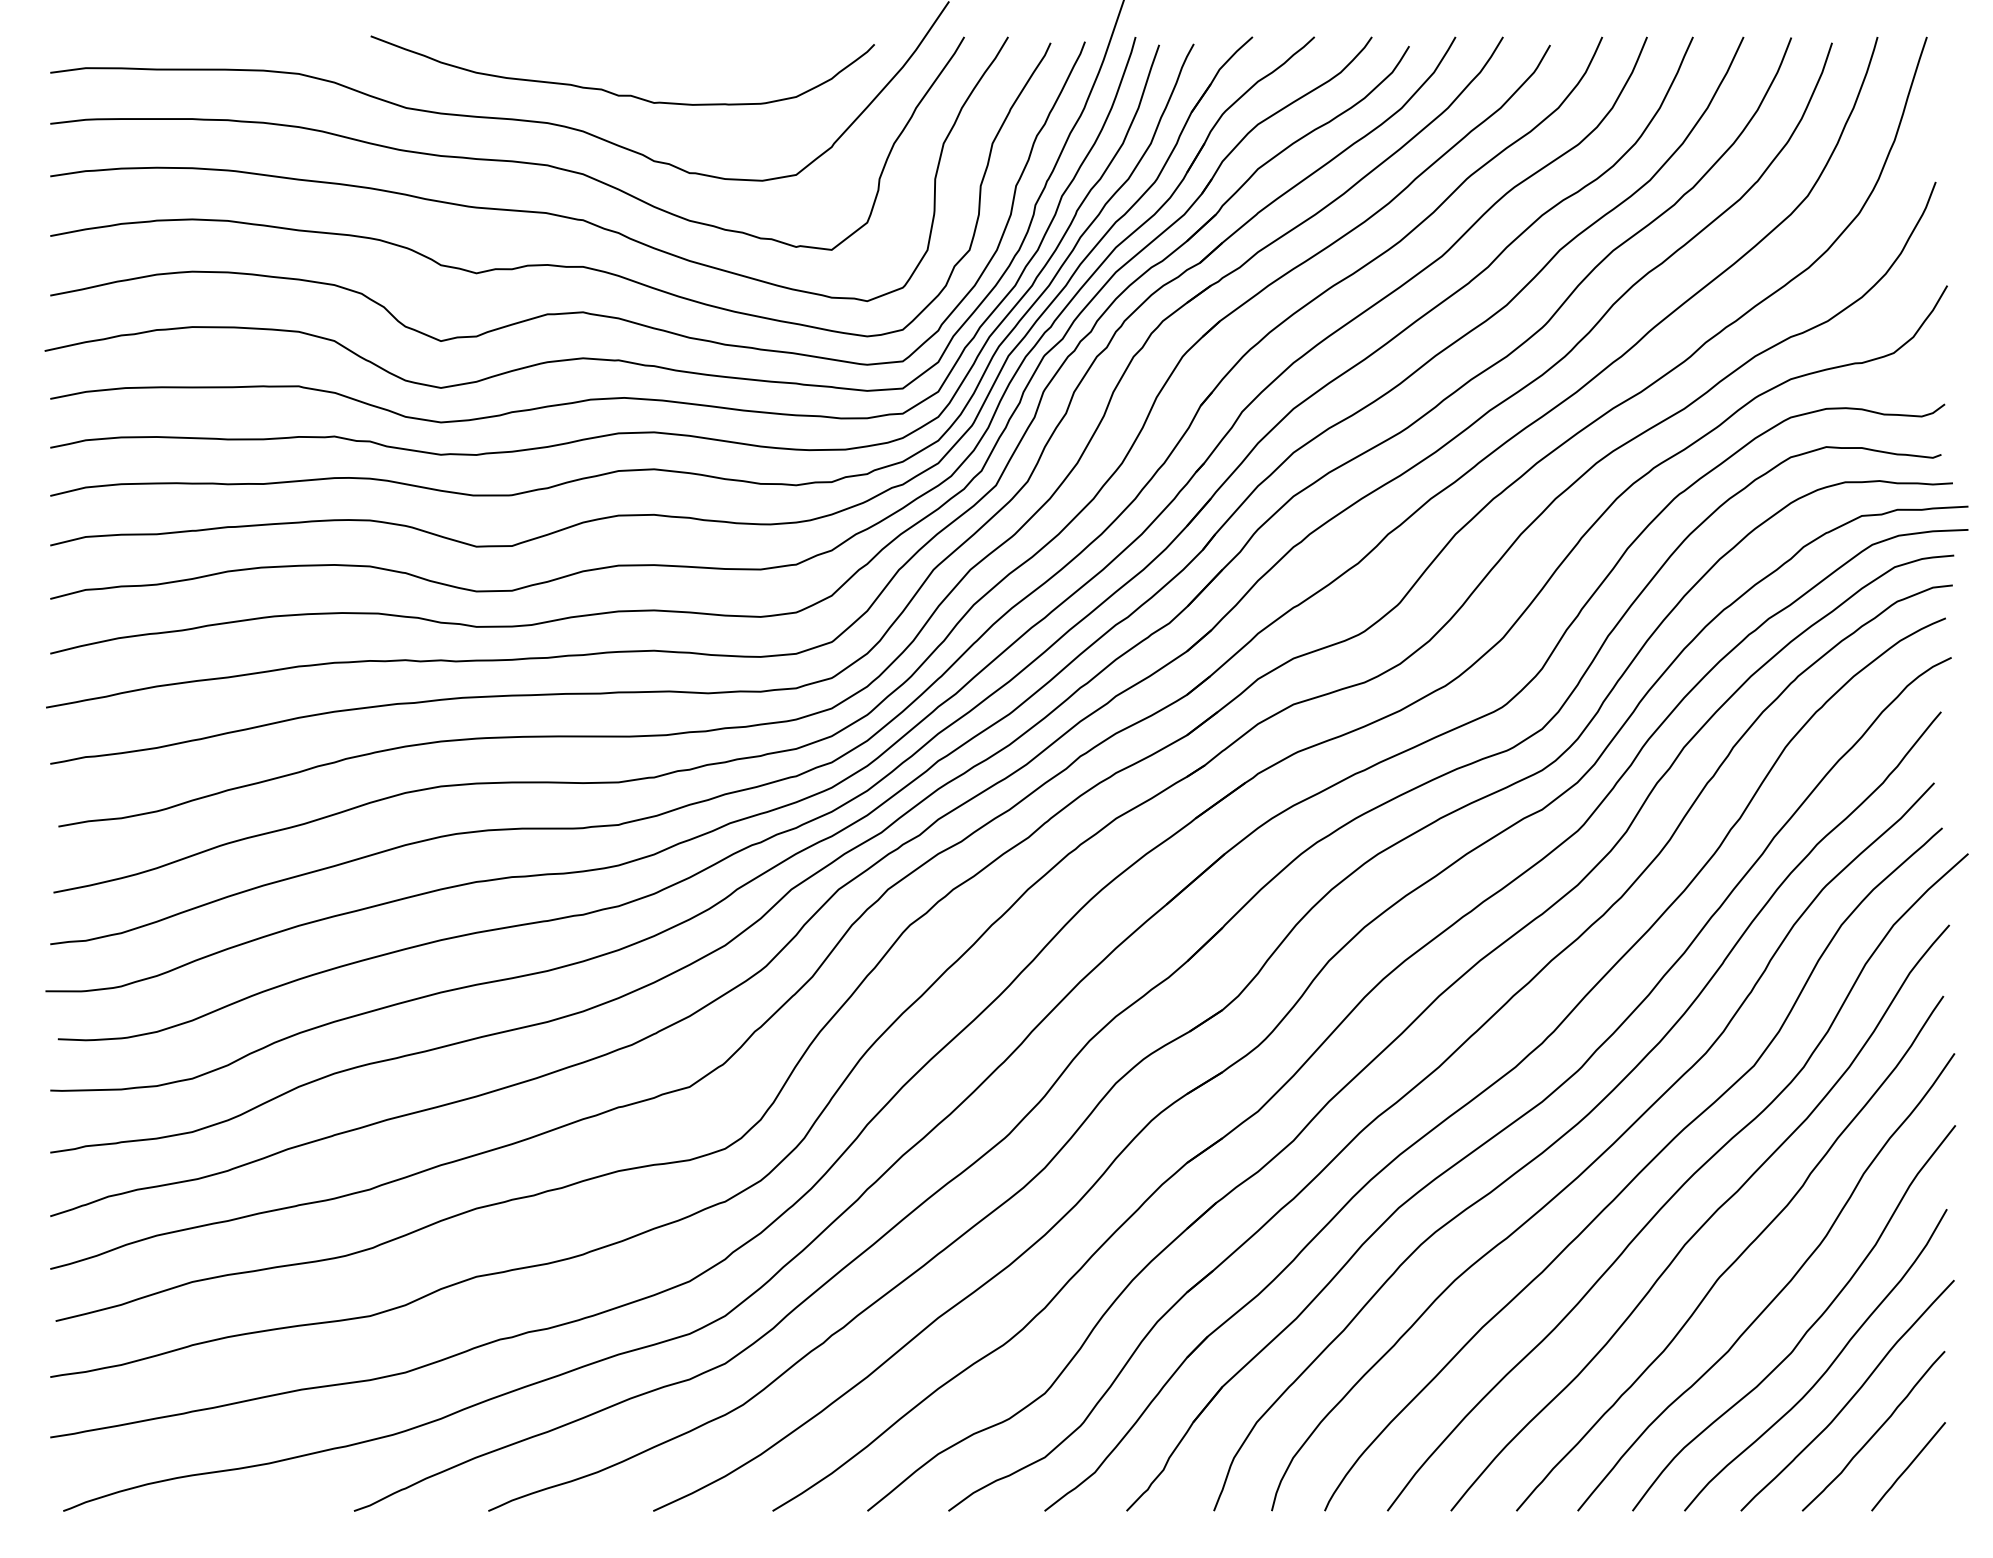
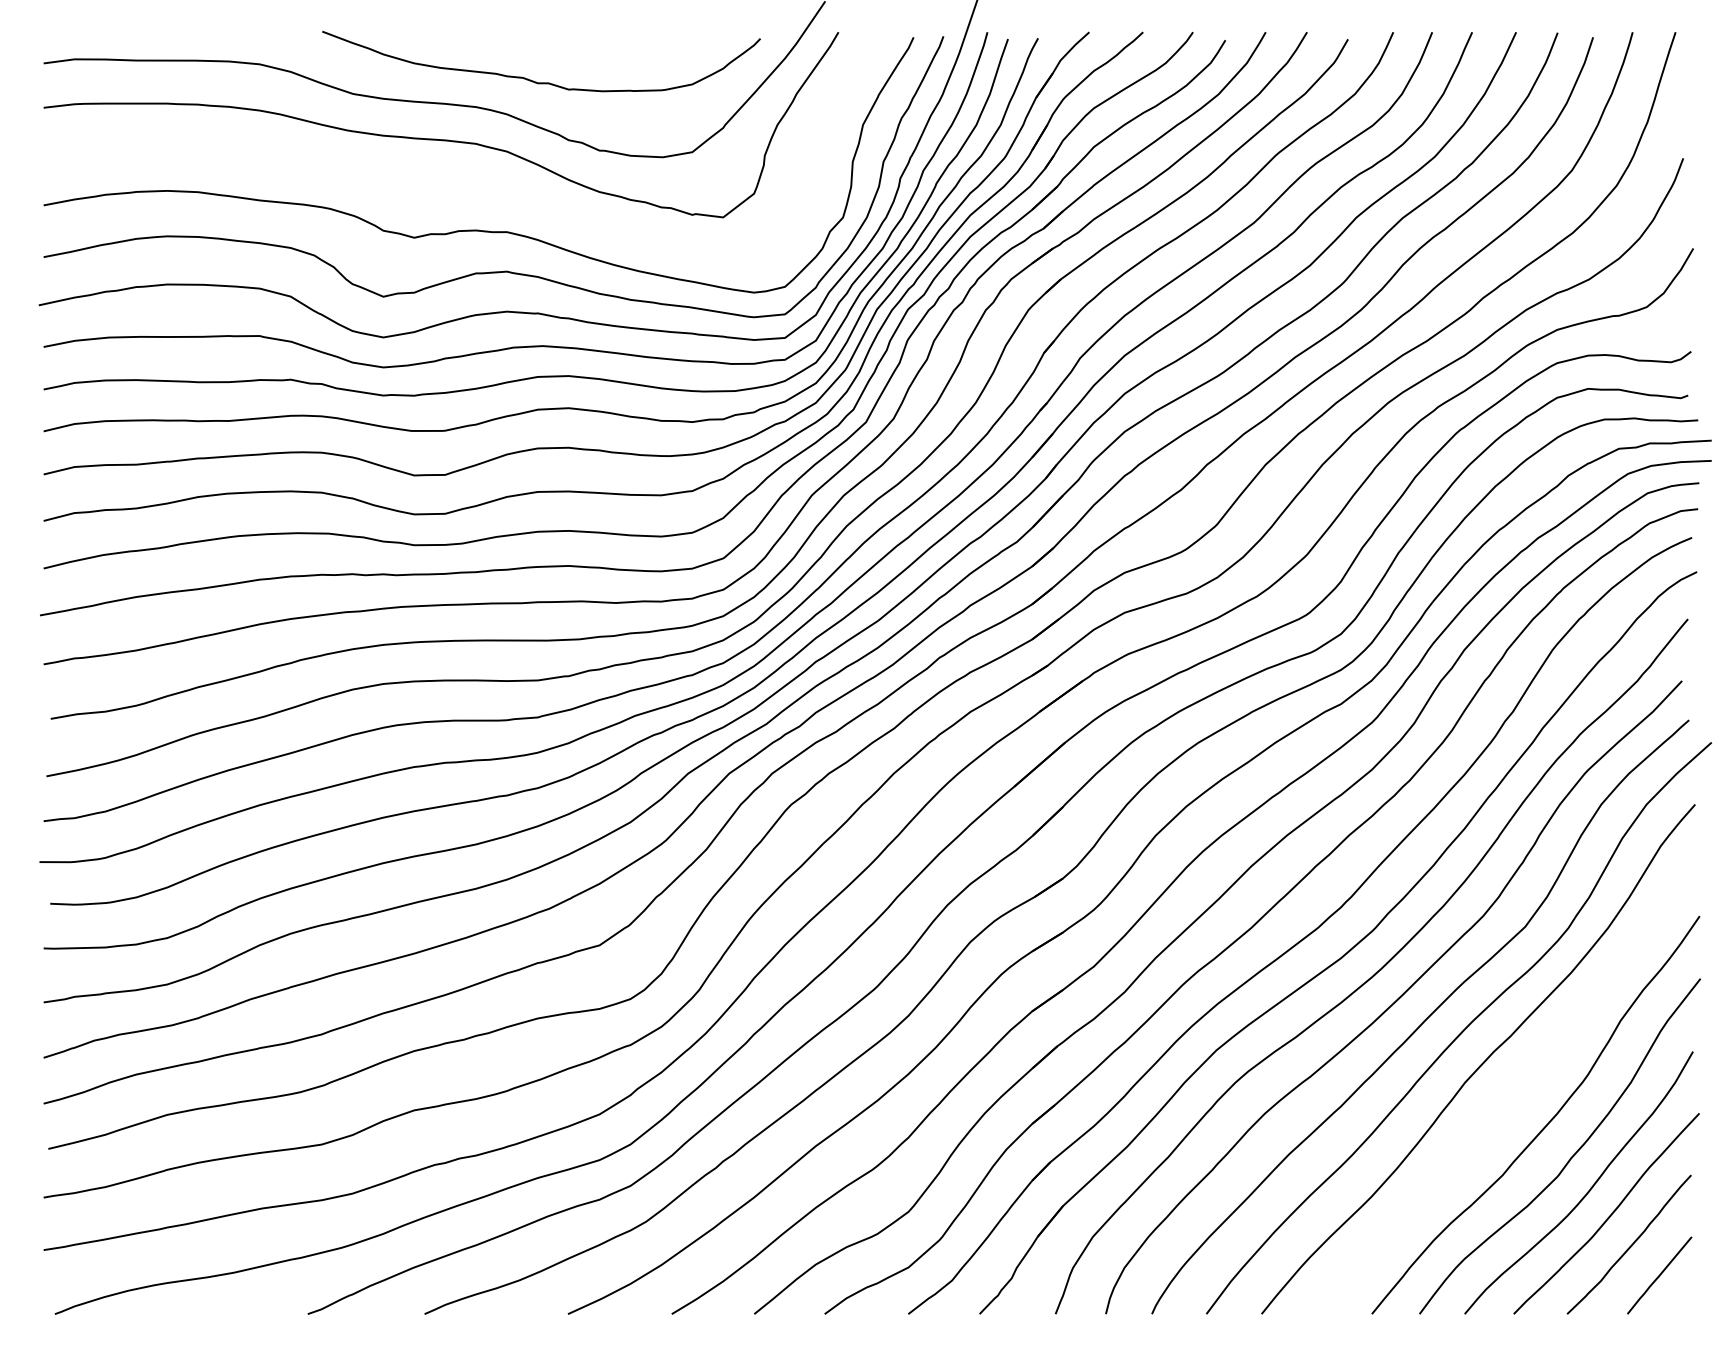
curve: (529, 210) -> (460, 183), removed
curve: (1736, 1258) -> (1510, 1094), removed

